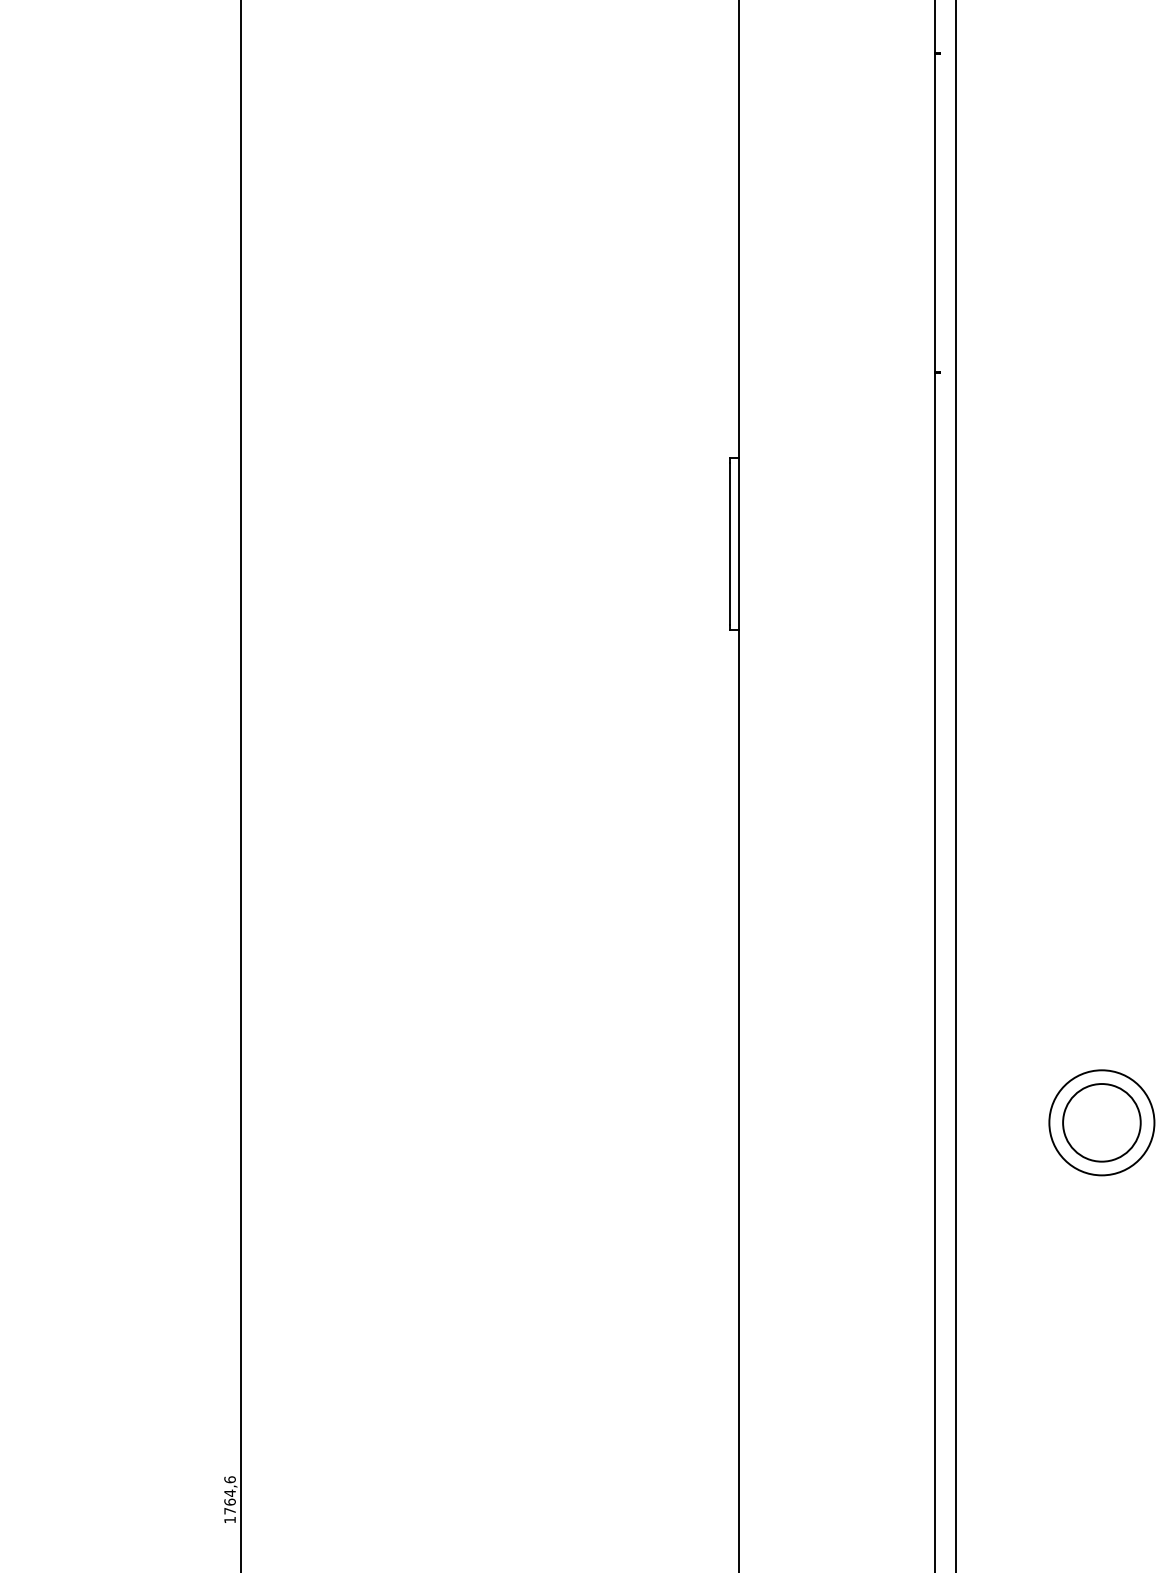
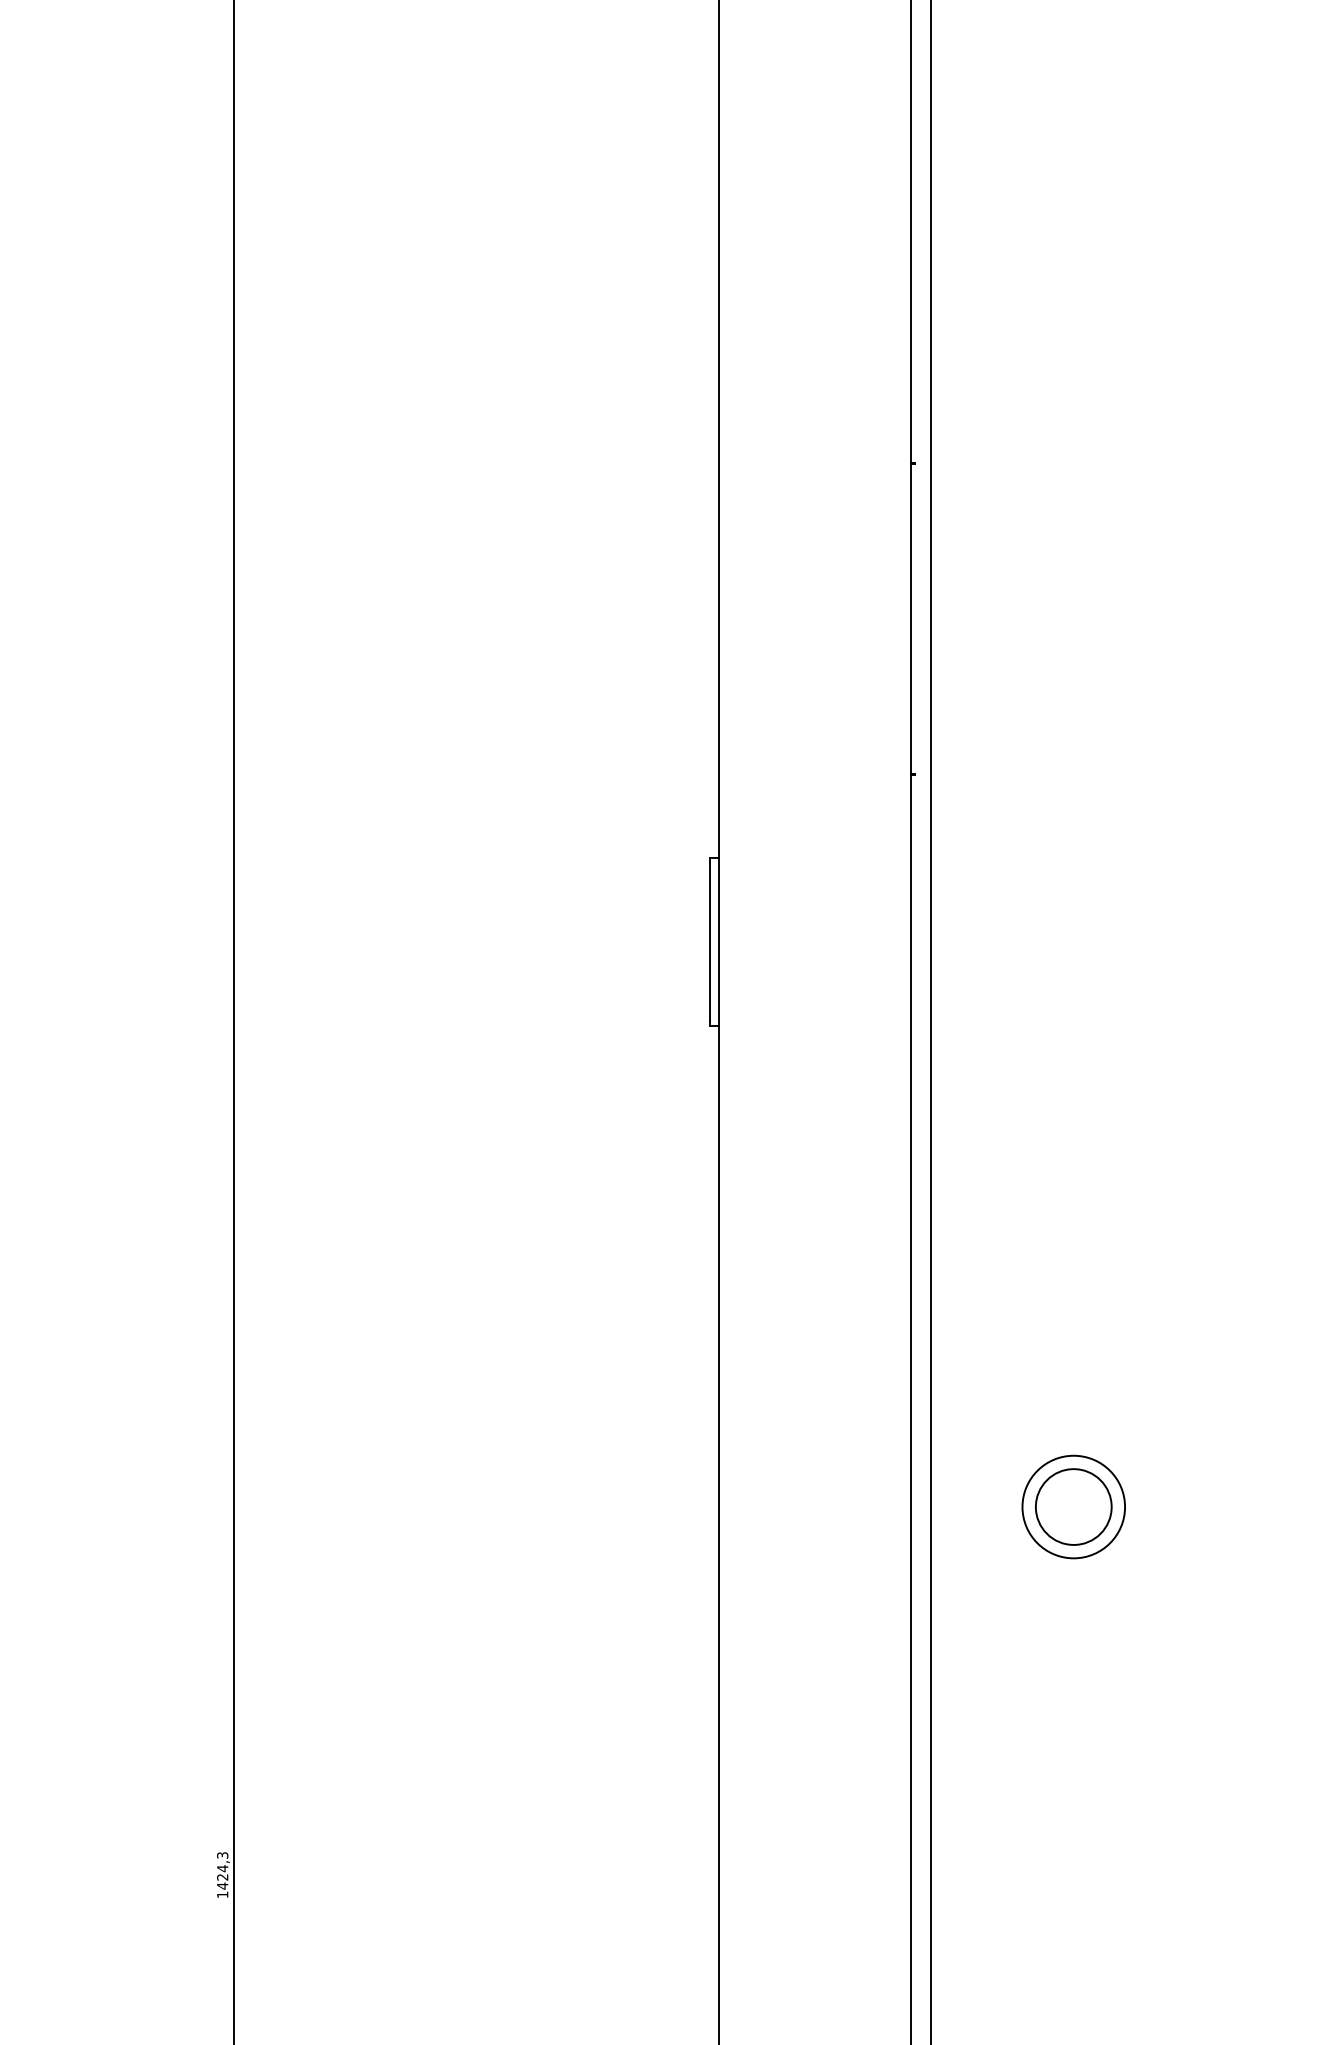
text: (229, 1495) -> (222, 1870), 1764,6 -> 1424,3

